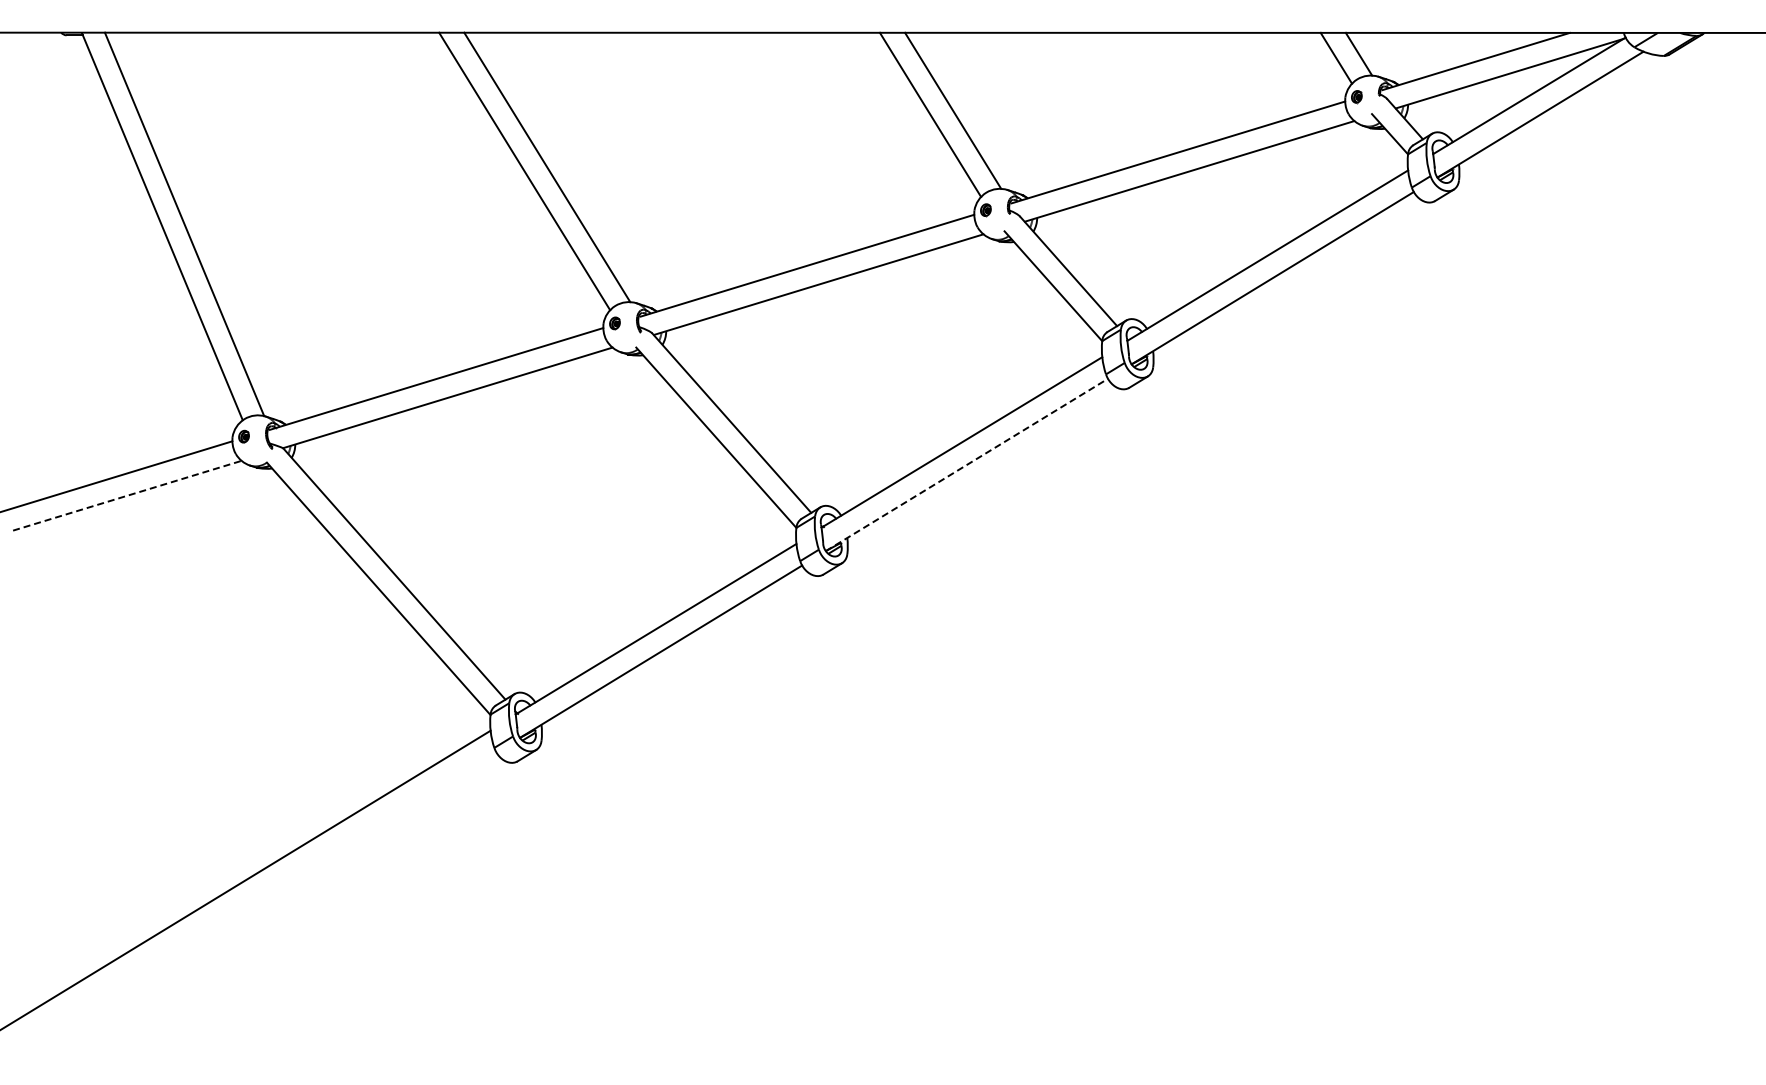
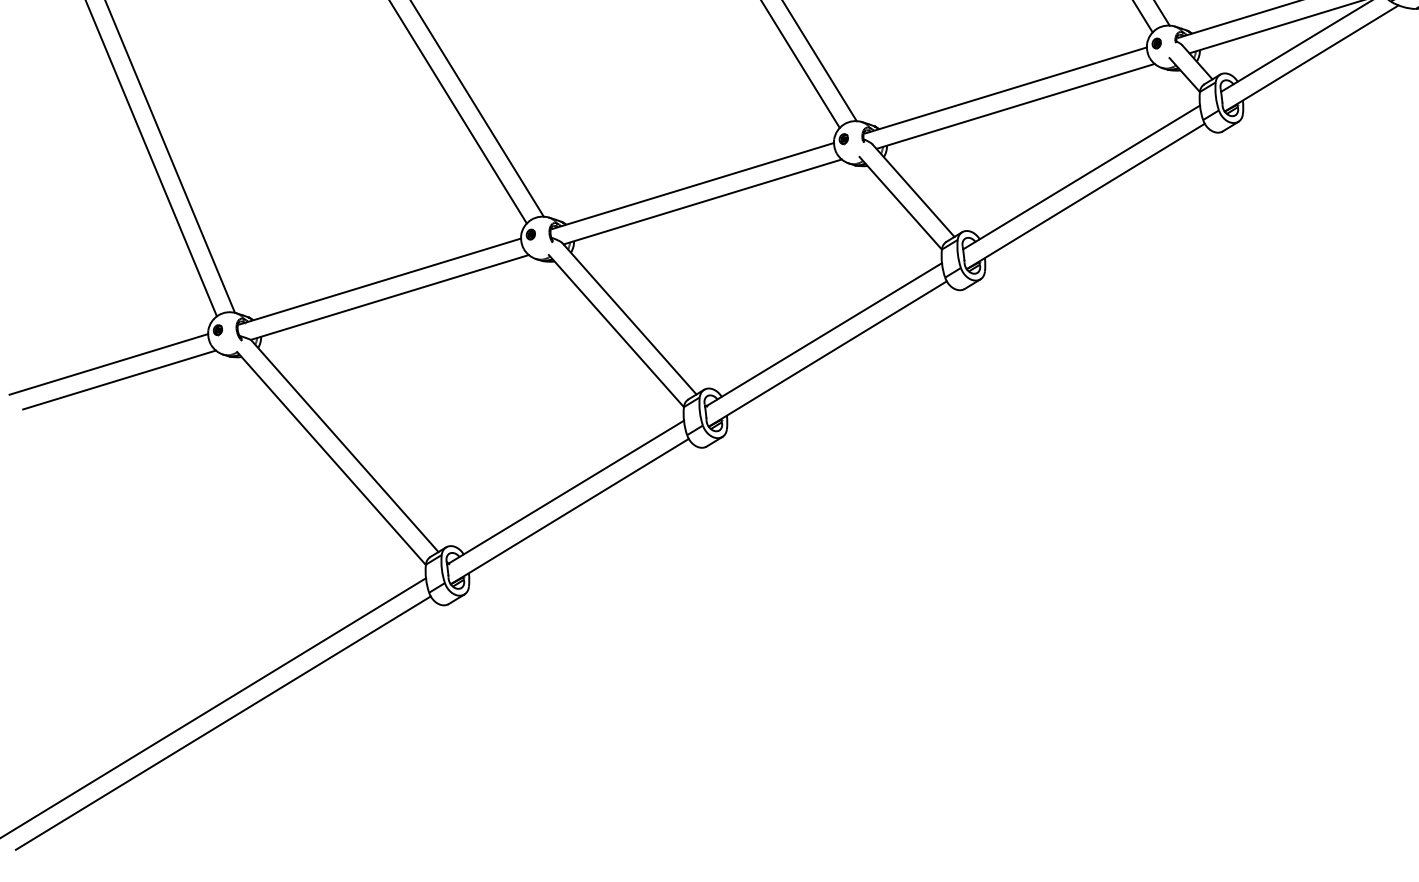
line: (967, 464) -> (828, 353), dashed -> solid
line: (127, 495) -> (119, 379), dashed -> solid
line: (250, 902) -> (223, 723), added

